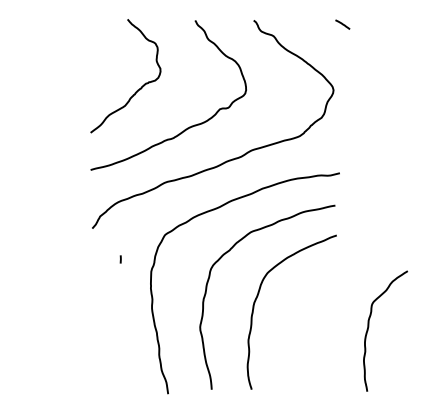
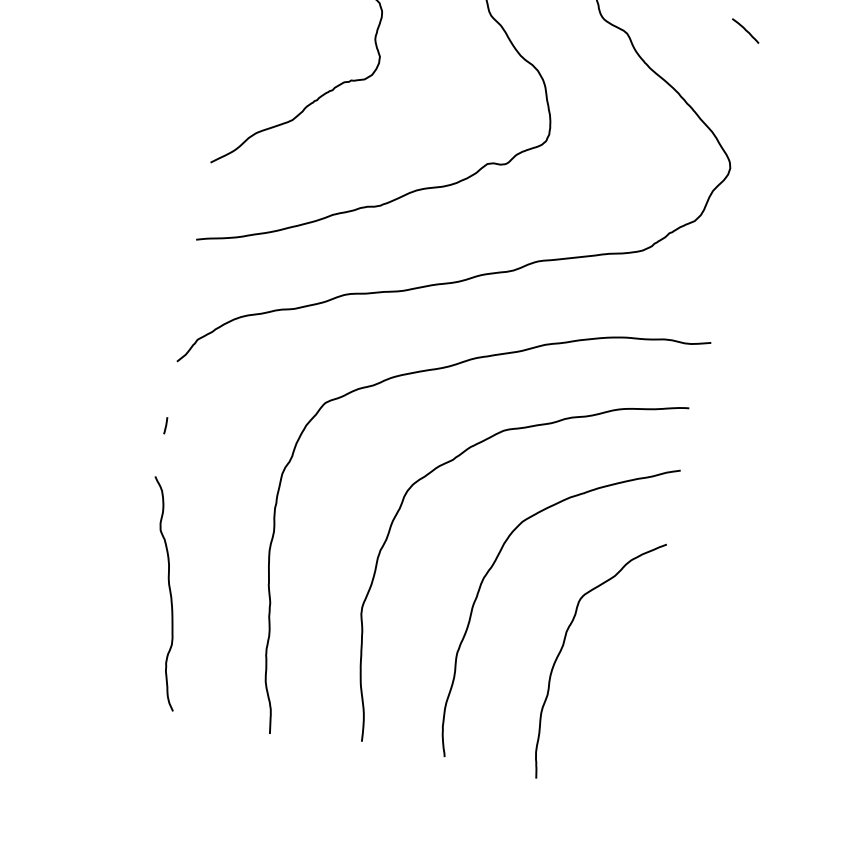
line: (342, 24) -> (745, 30), moved
curve: (120, 259) -> (165, 425), moved
curve: (369, 327) -> (565, 646), moved
curve: (108, 337) -> (168, 593), added

